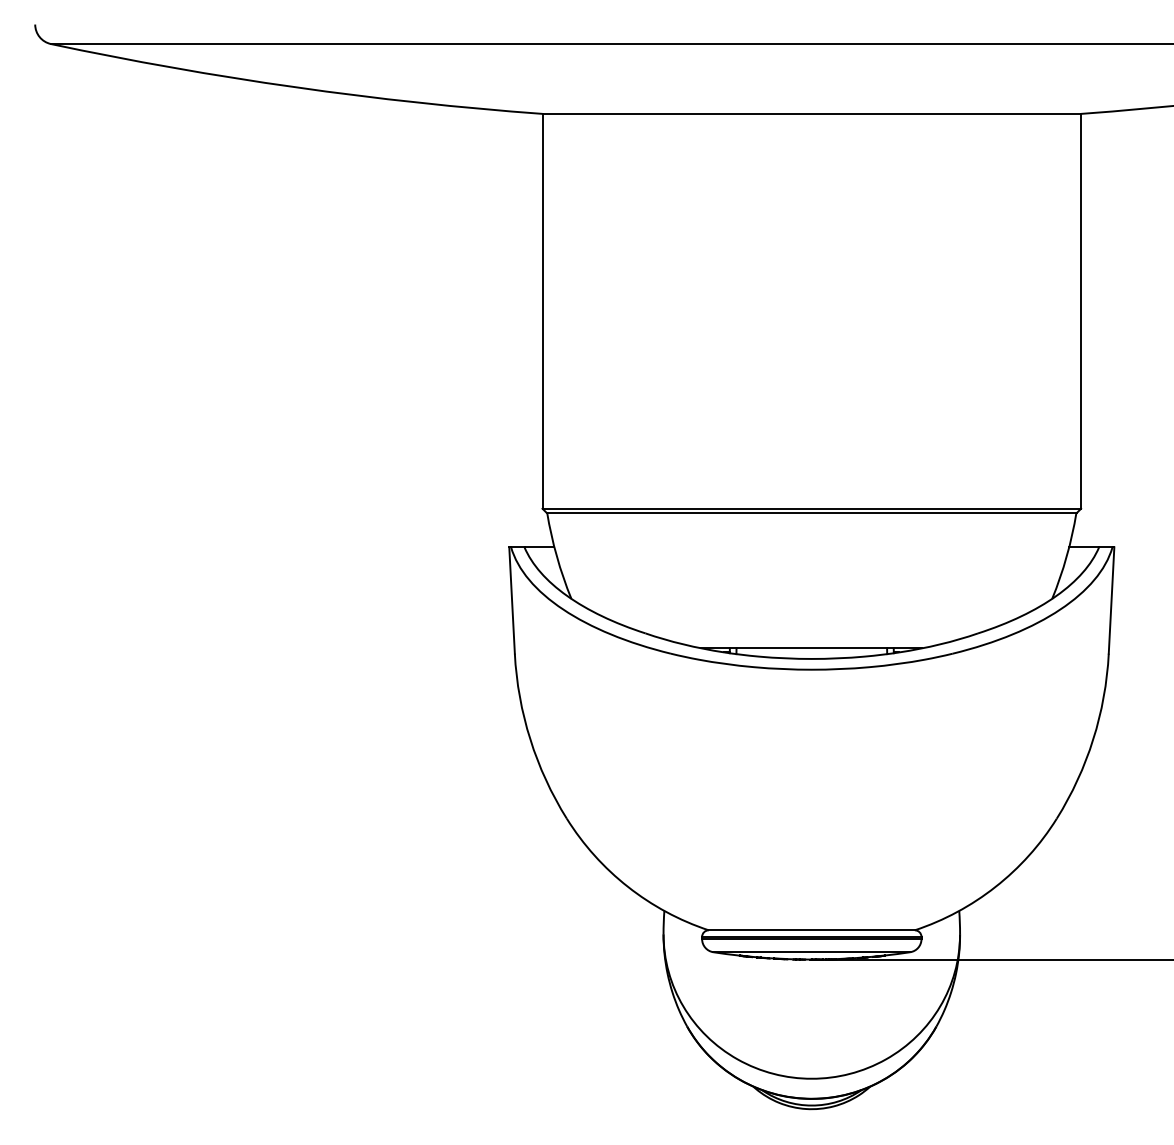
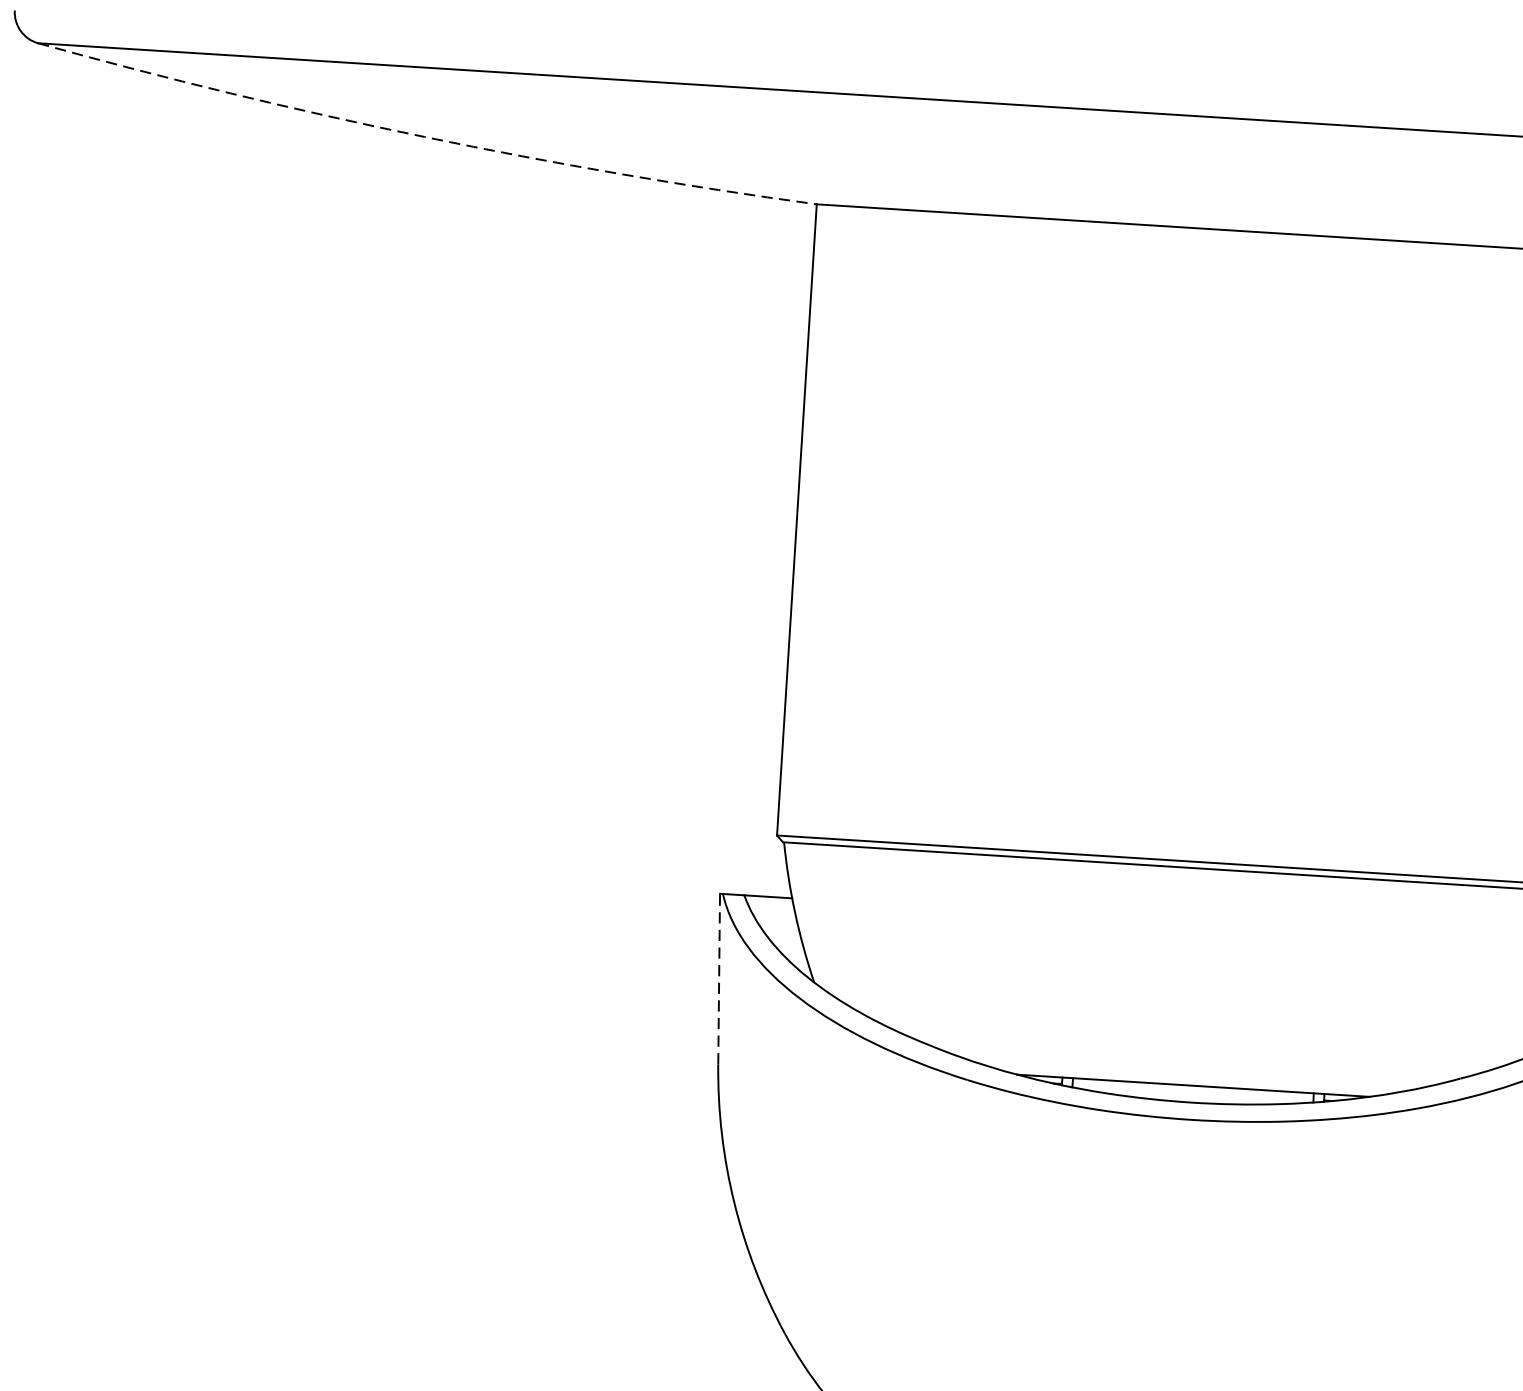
arc: (295, 87) -> (424, 137), solid -> dashed
line: (512, 600) -> (719, 979), solid -> dashed

